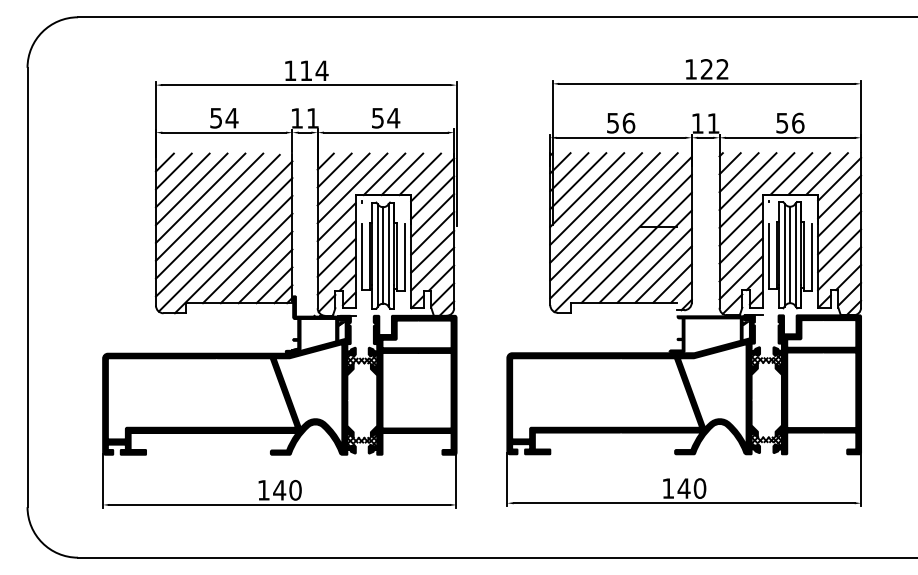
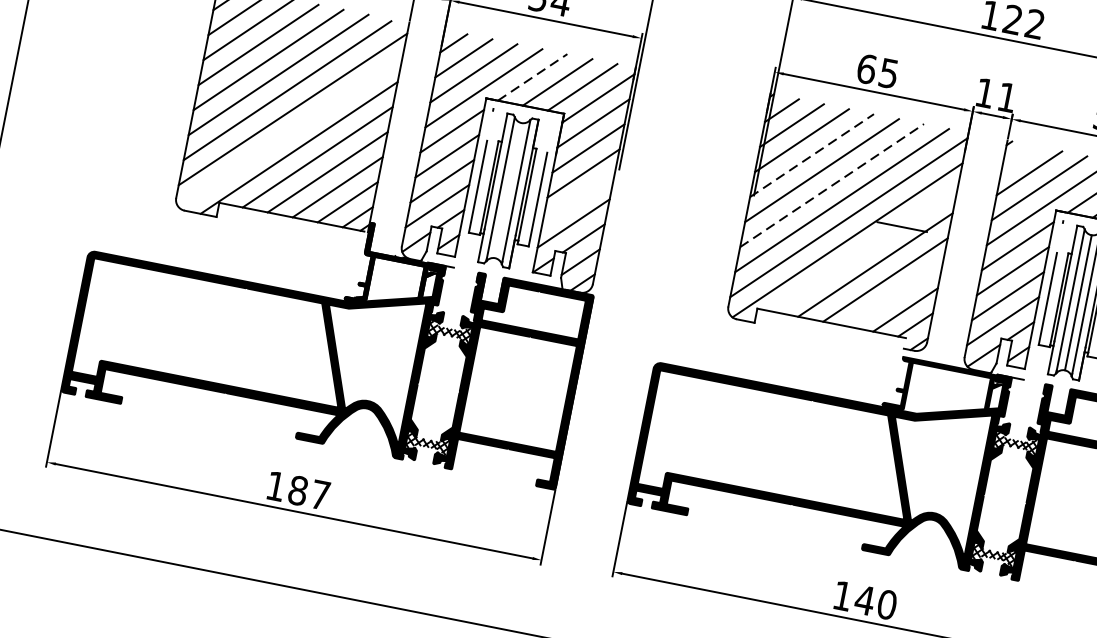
text: (621, 122) -> (878, 70), 56 -> 65
line: (729, 163) -> (1018, 157), removed
line: (384, 173) -> (532, 76), solid -> dashed
line: (587, 189) -> (812, 154), solid -> dashed
line: (605, 207) -> (832, 185), solid -> dashed
line: (225, 244) -> (290, 131), removed
line: (636, 247) -> (865, 249), removed
line: (432, 251) -> (578, 198), removed
line: (383, 255) -> (508, 190), removed
line: (663, 274) -> (895, 294), removed
text: (287, 489) -> (309, 491), 140 -> 187

